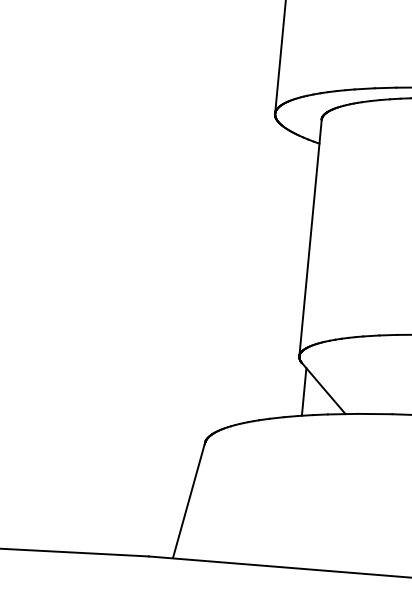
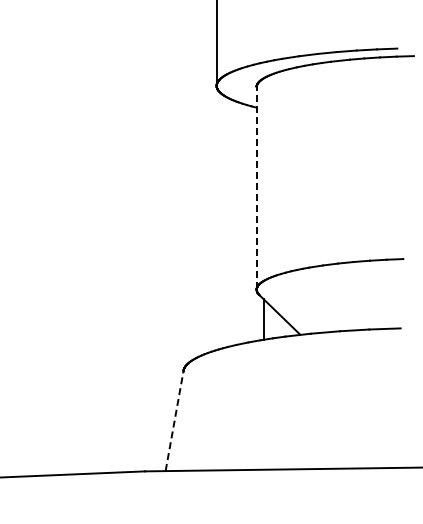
line: (310, 238) -> (256, 188), solid -> dashed
line: (188, 500) -> (174, 420), solid -> dashed

